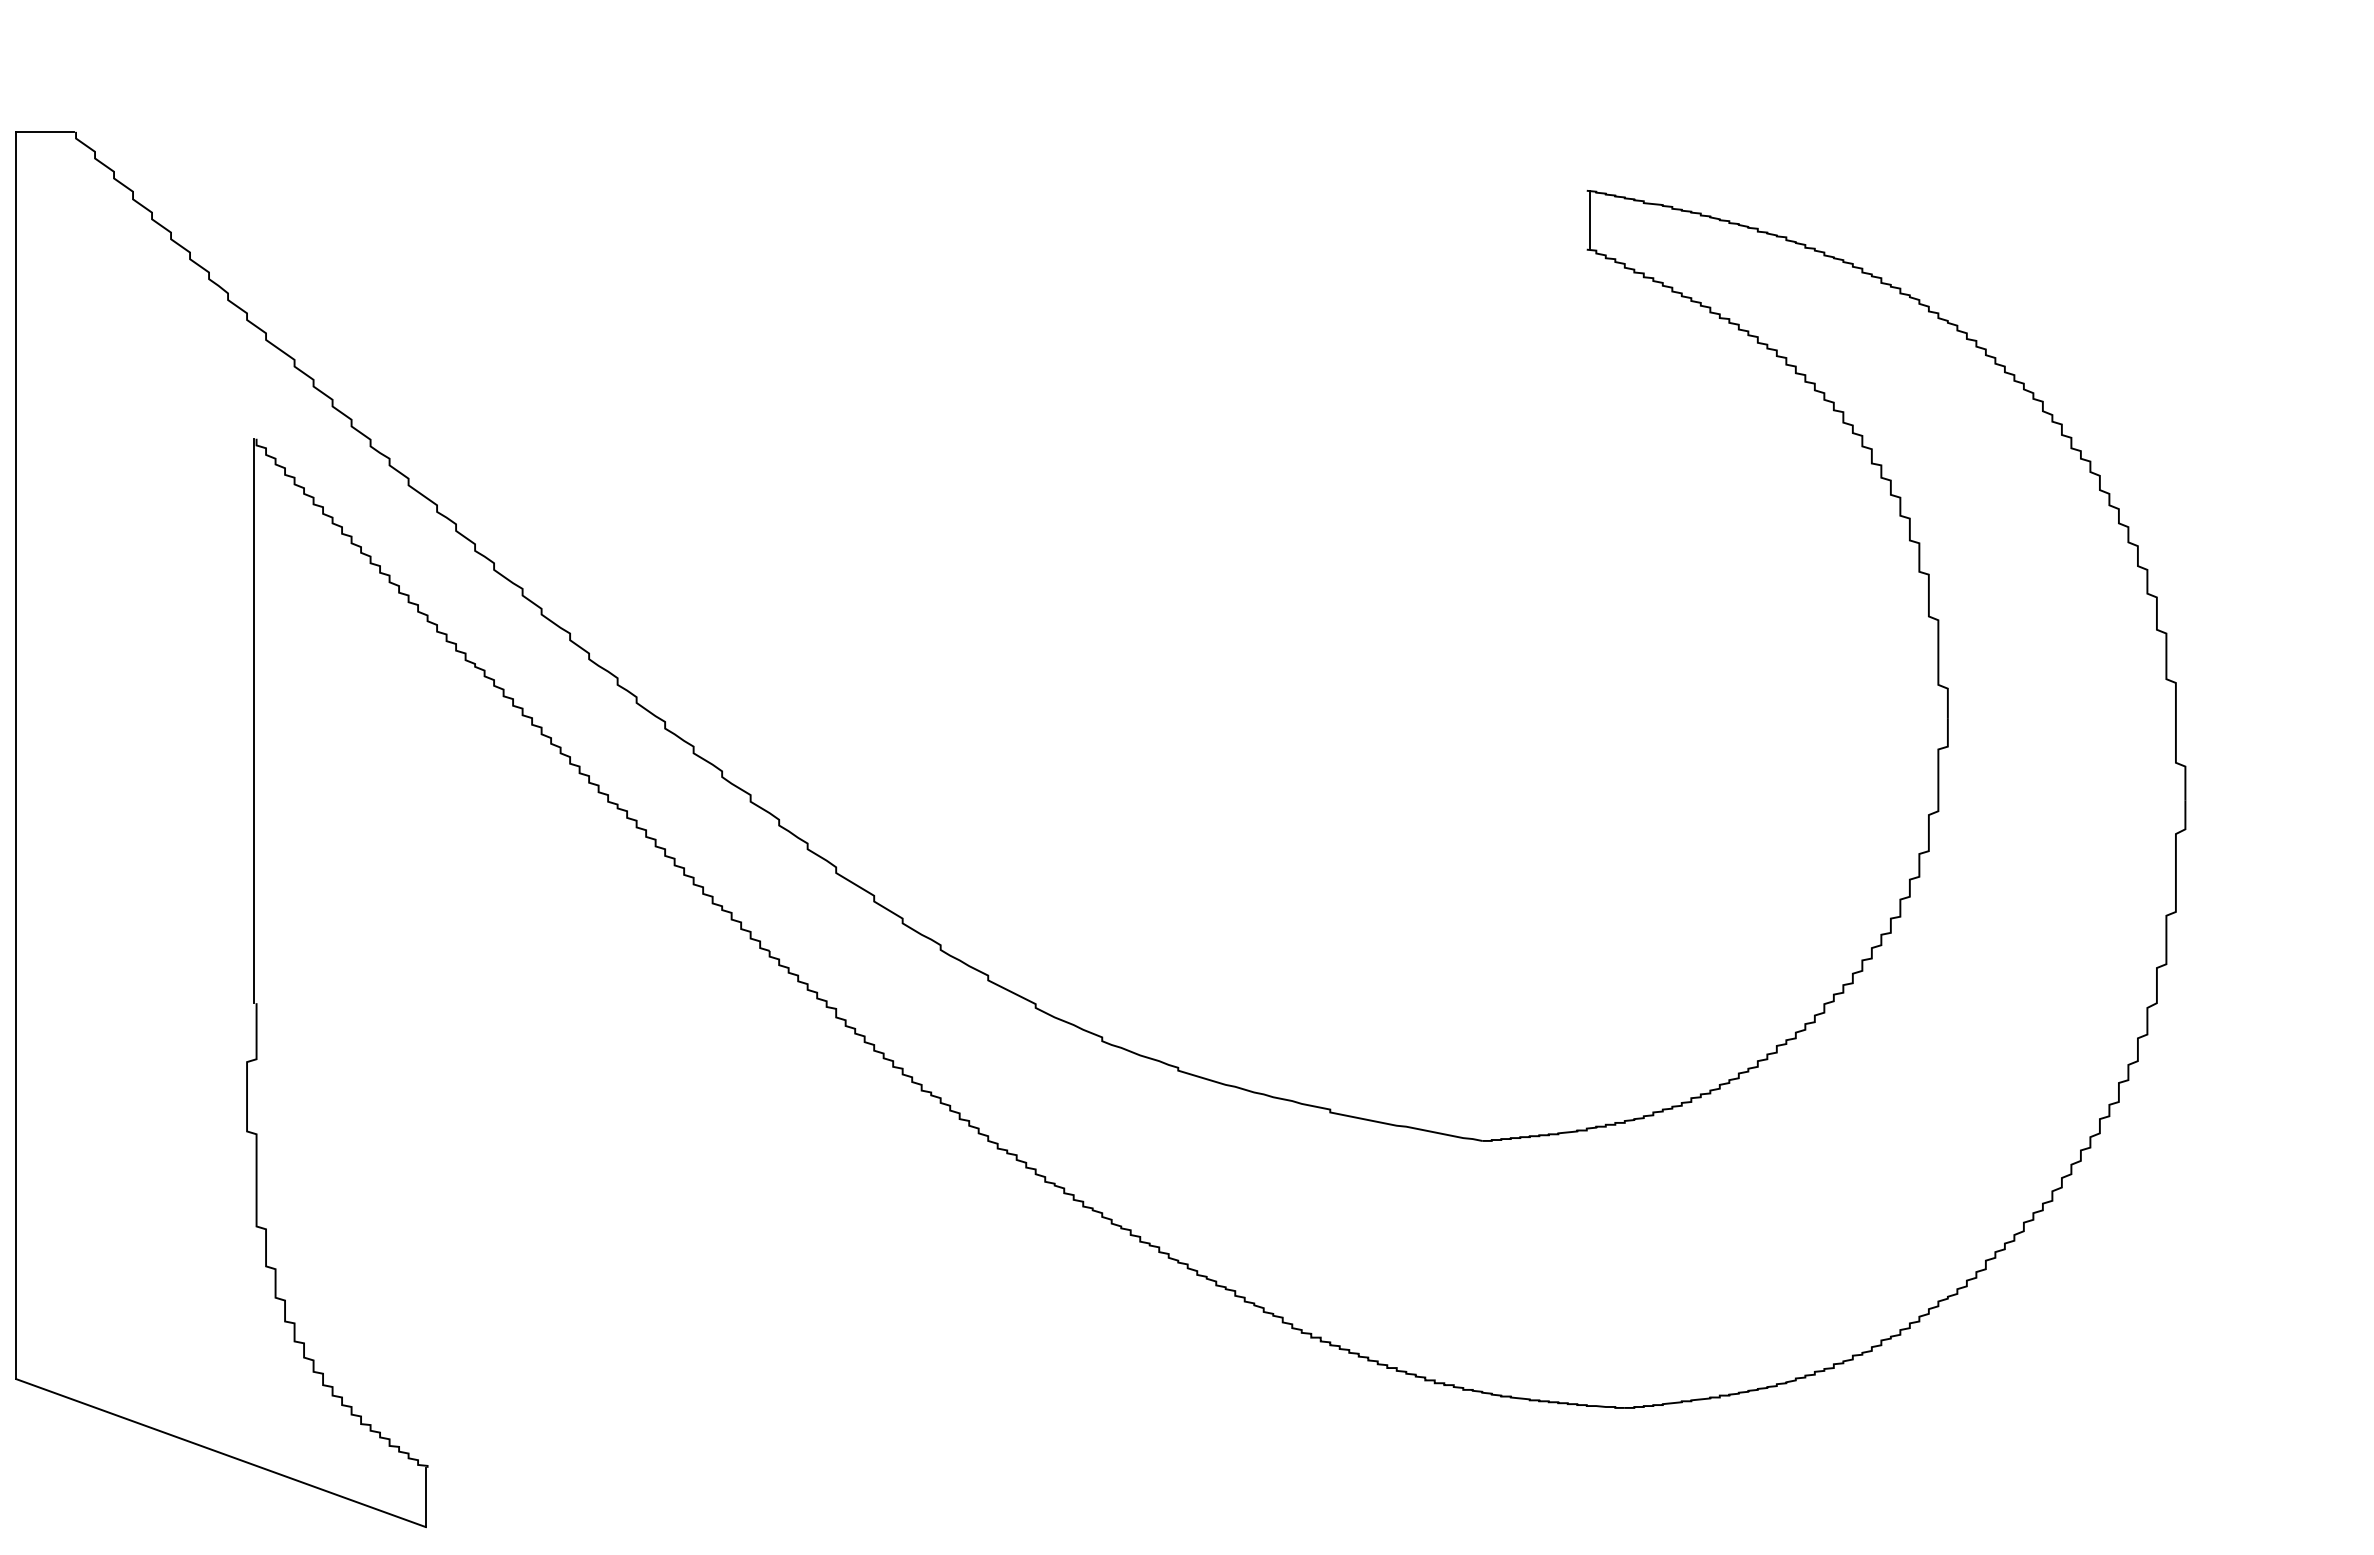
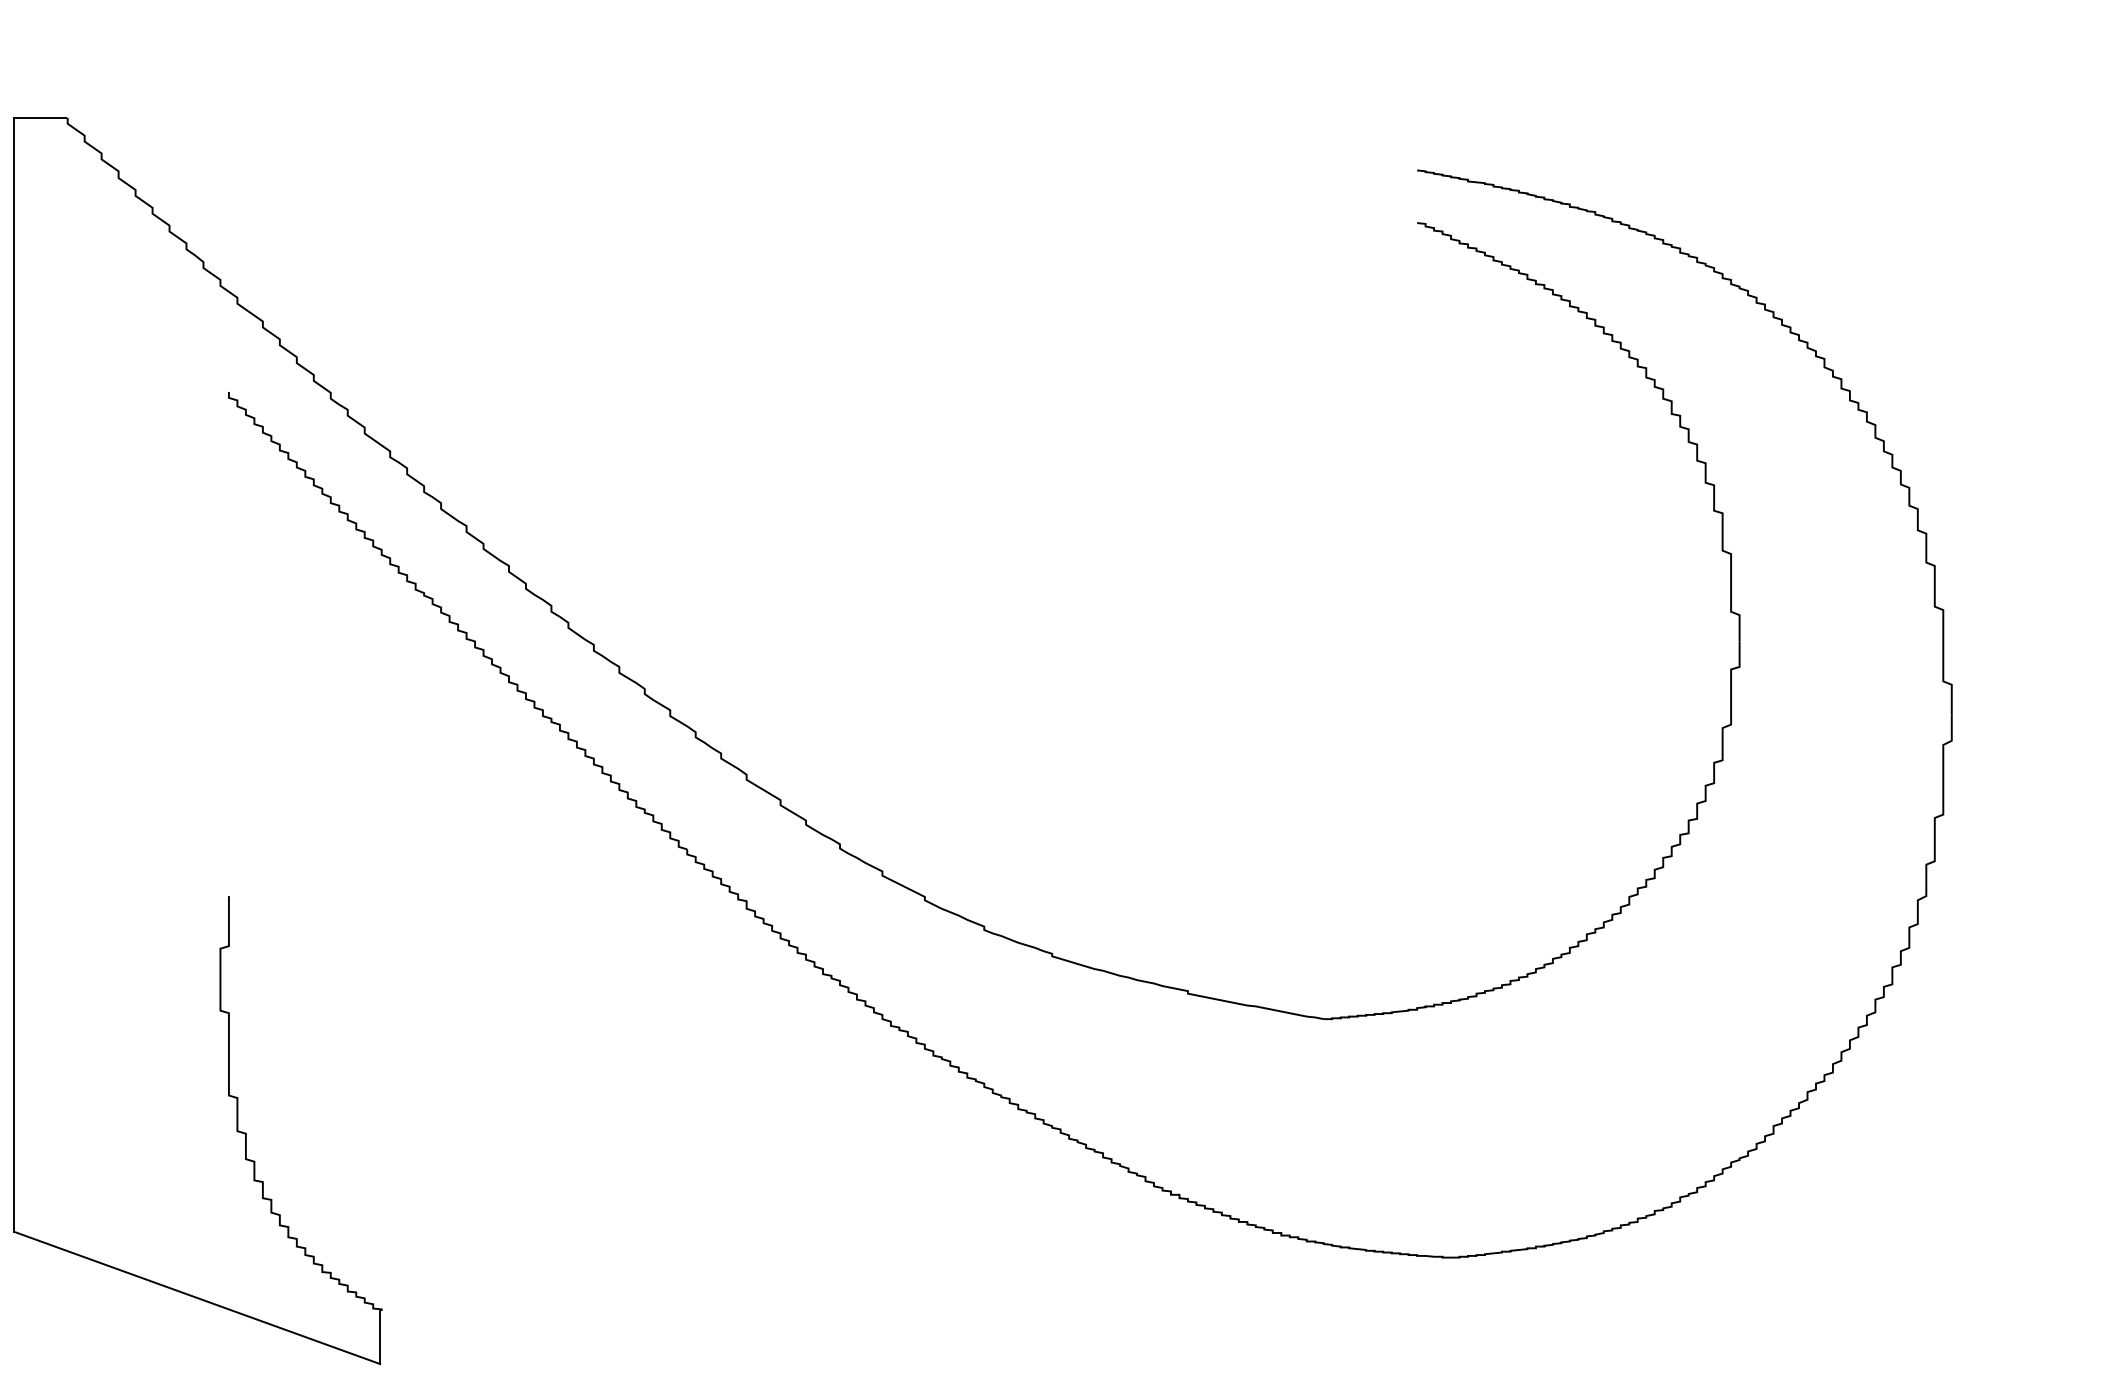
line: (1589, 219) -> (1419, 196), removed
line: (253, 720) -> (226, 643), removed

